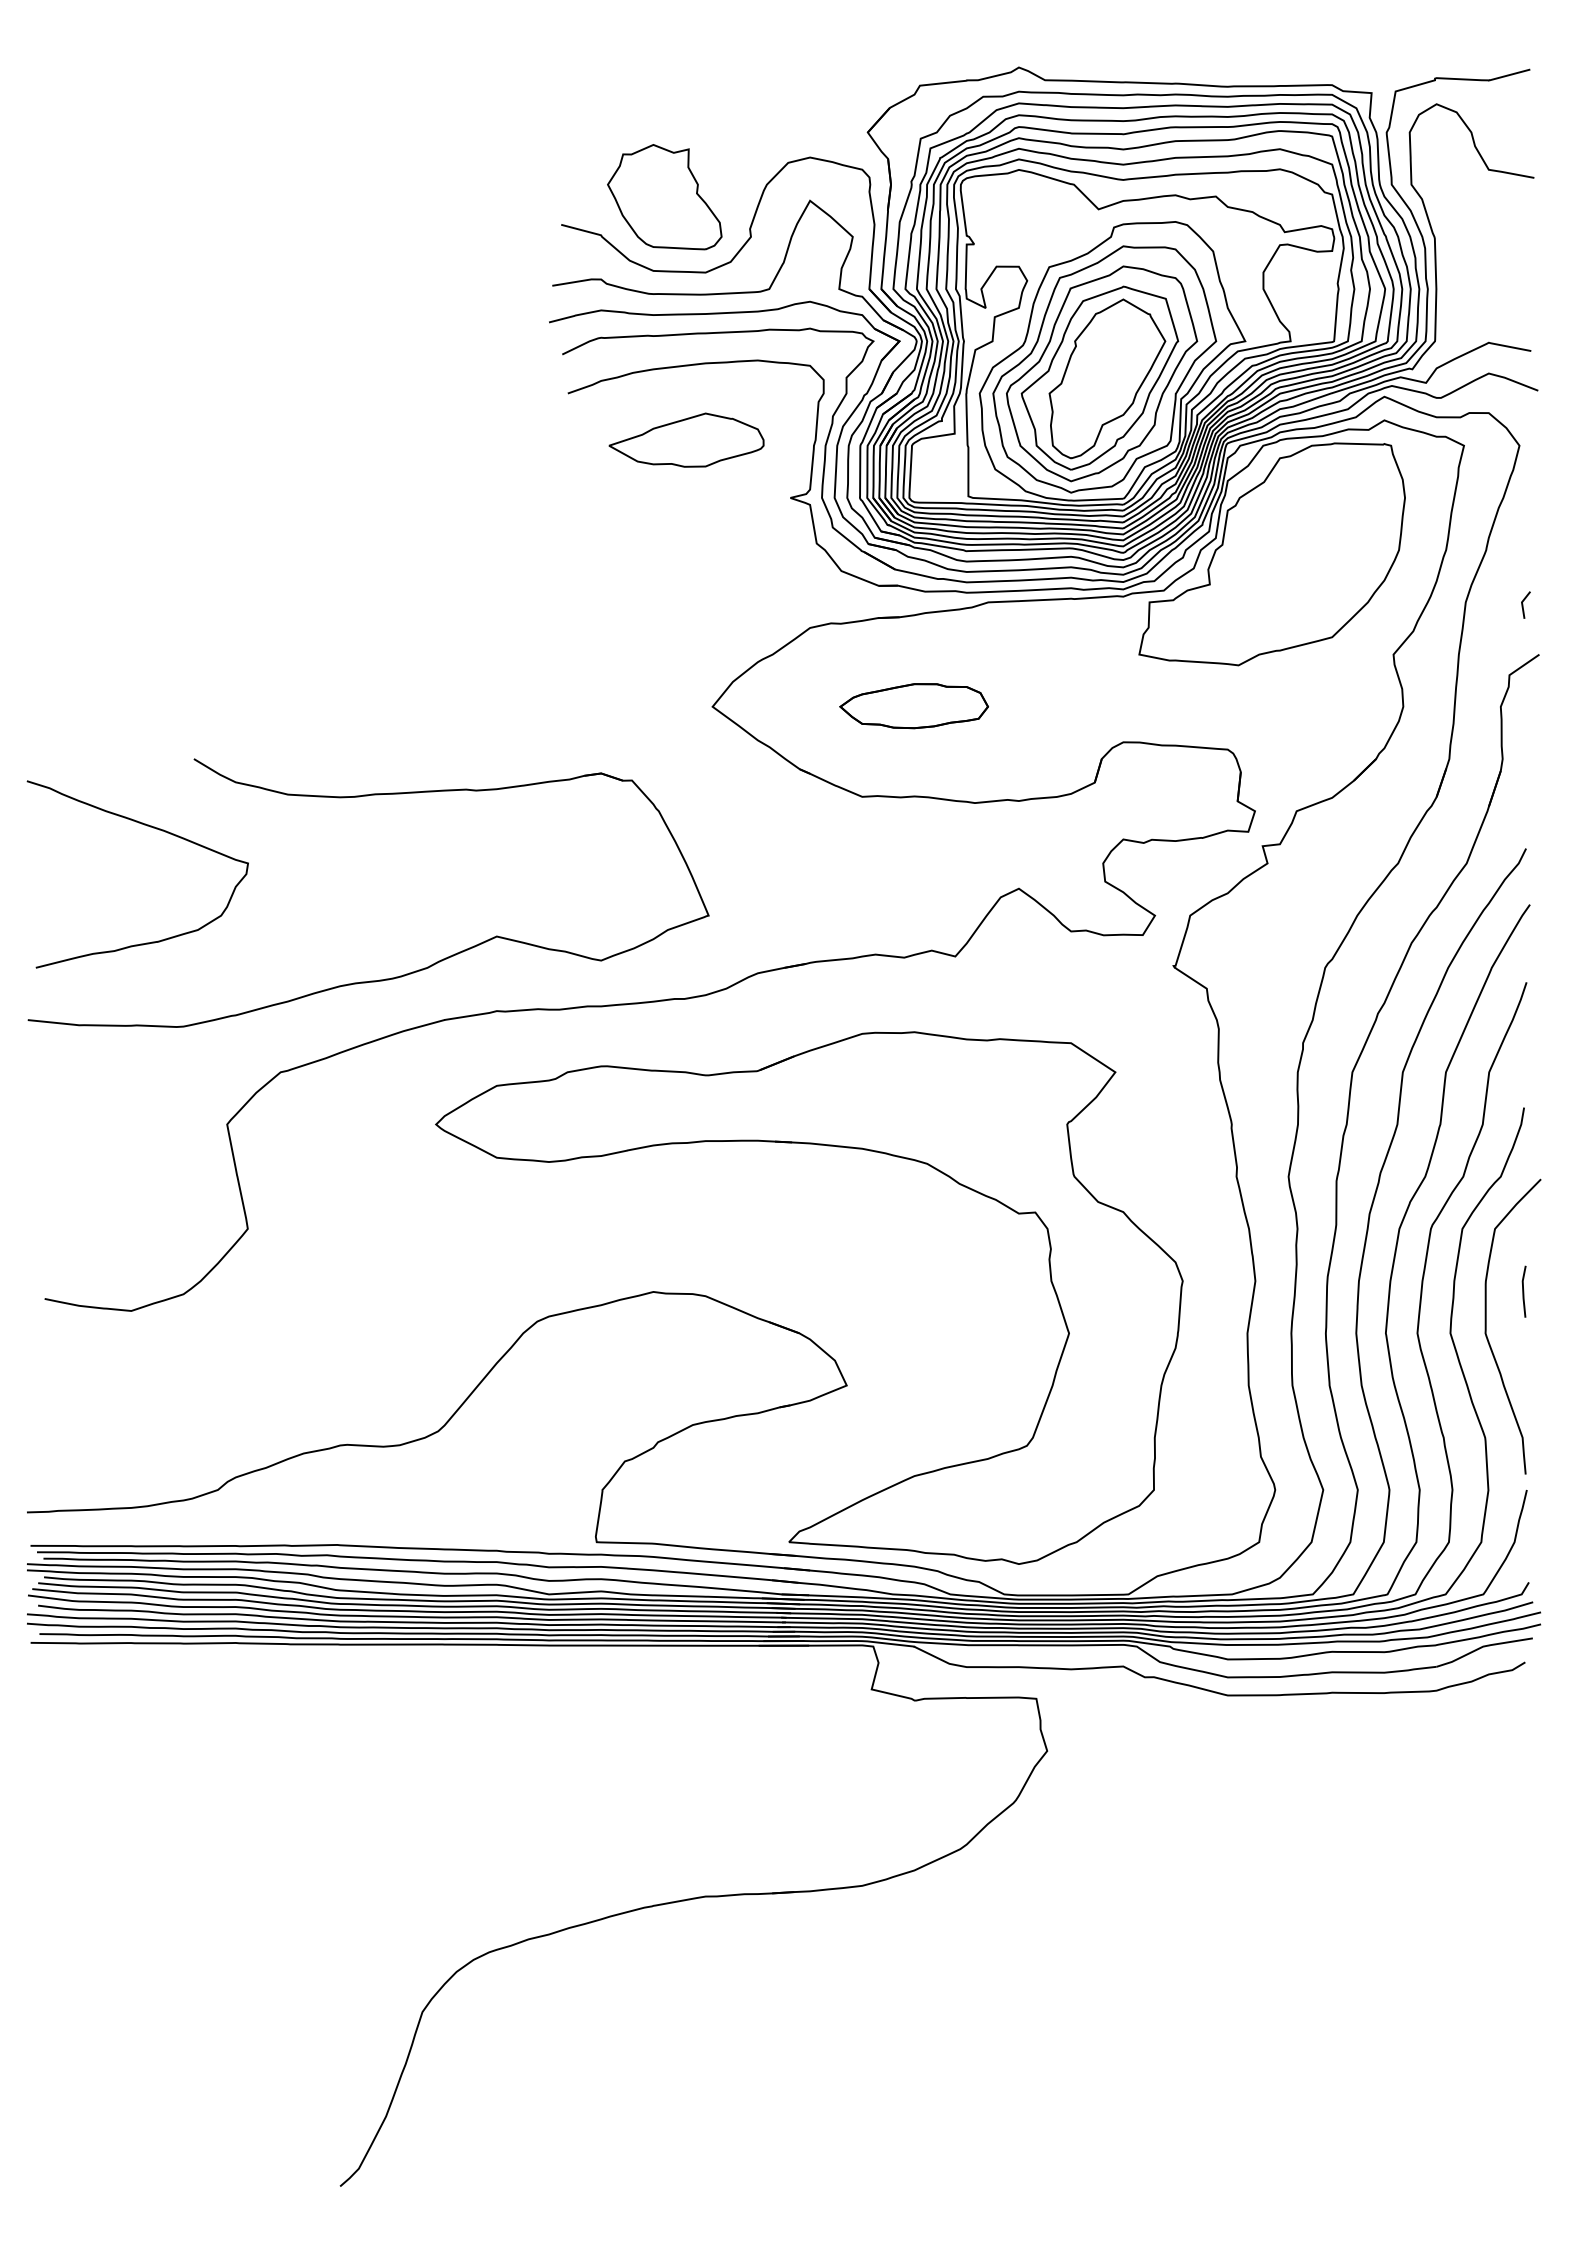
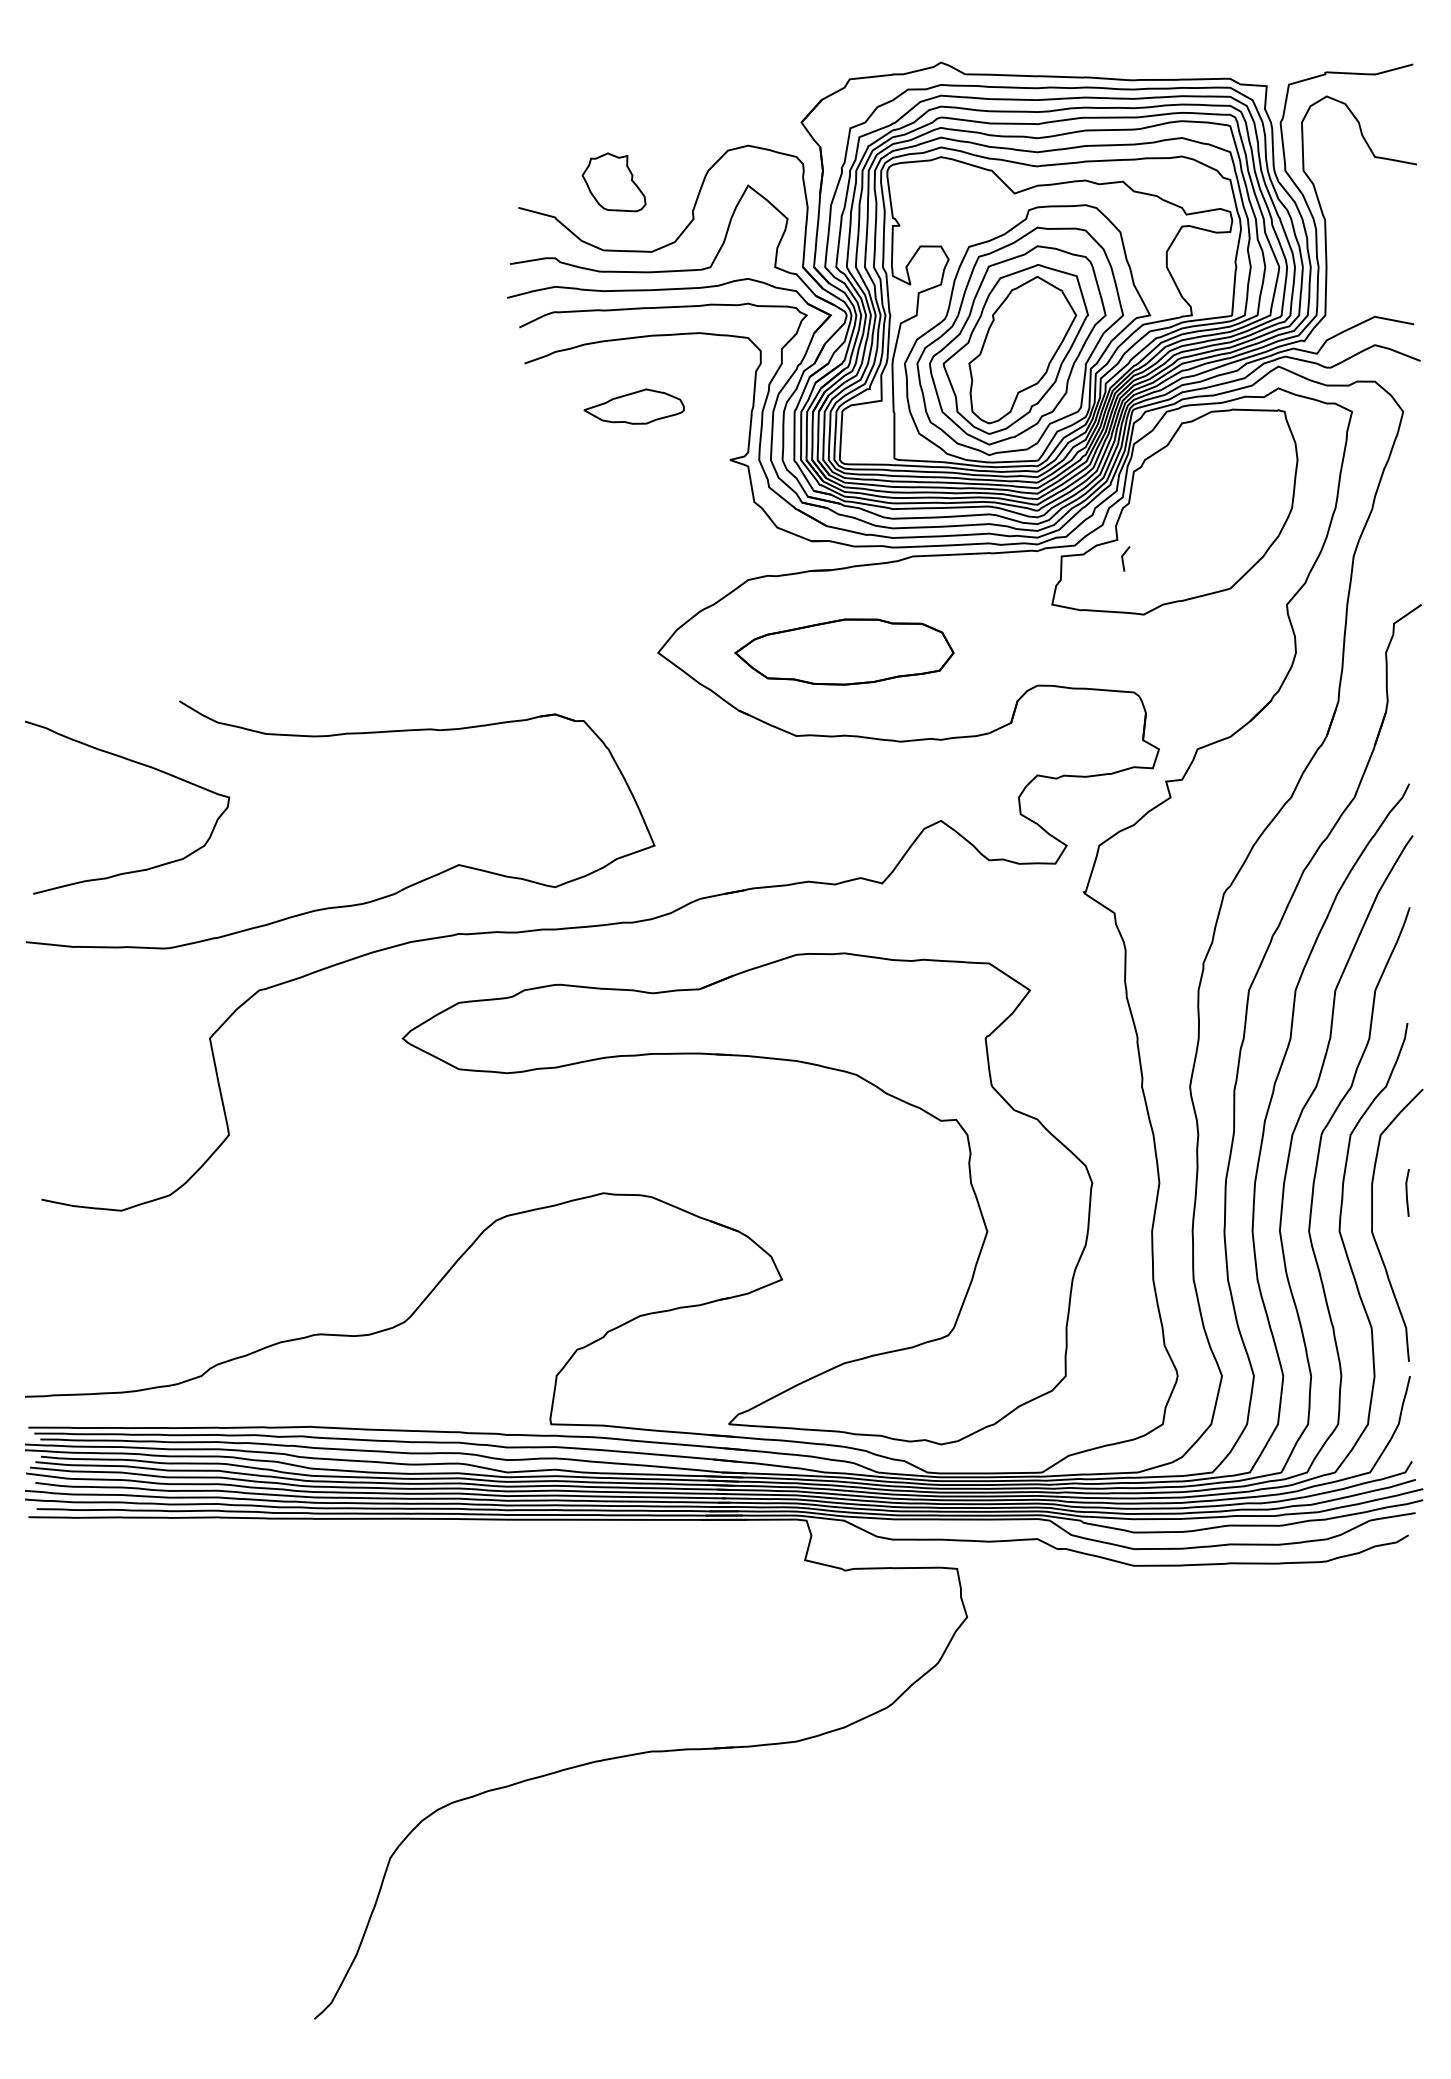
part: (664, 197) -> (613, 182), size x0.6
part: (686, 439) -> (634, 406), size x0.7
line: (1523, 604) -> (1123, 558), moved
part: (913, 706) -> (843, 652), size x1.6

